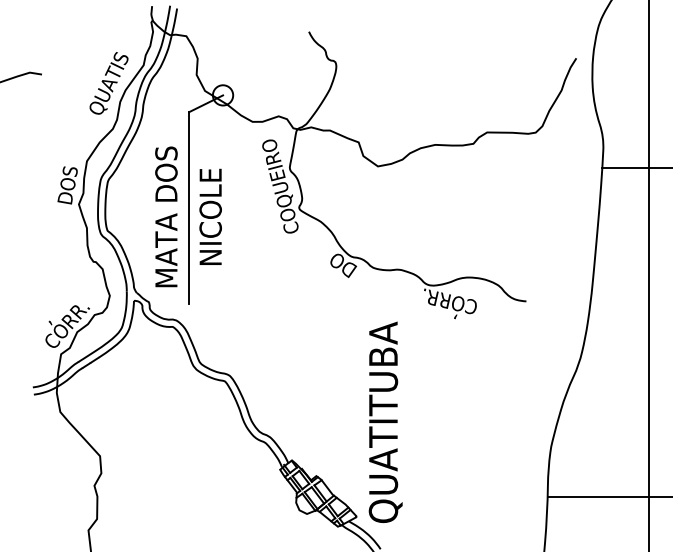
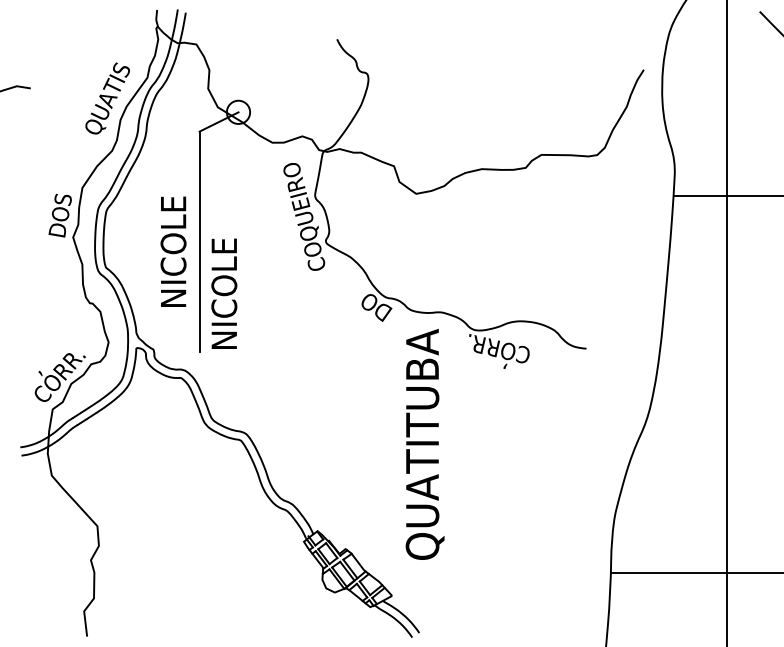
text: (166, 216) -> (173, 251), MATA DOS -> NICOLE
text: (210, 216) -> (224, 293), moved
text: (385, 421) -> (424, 443), moved

